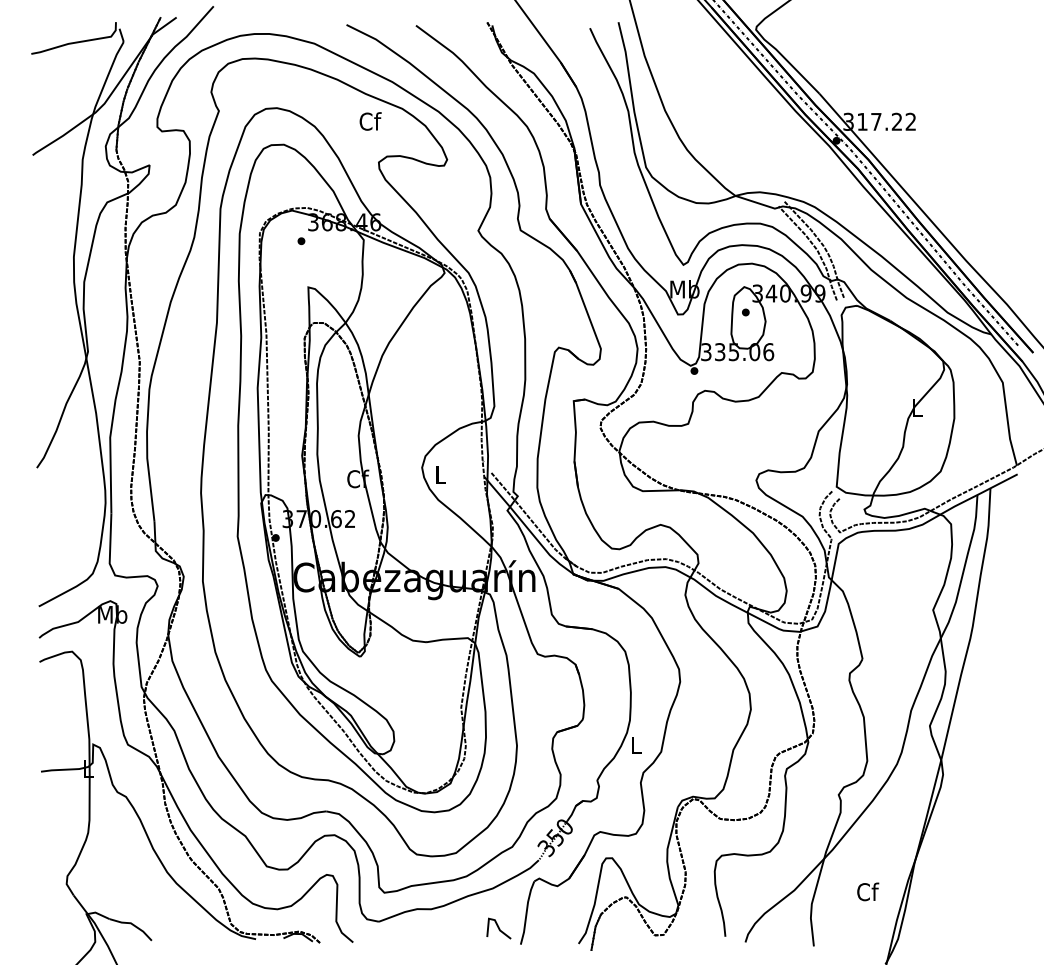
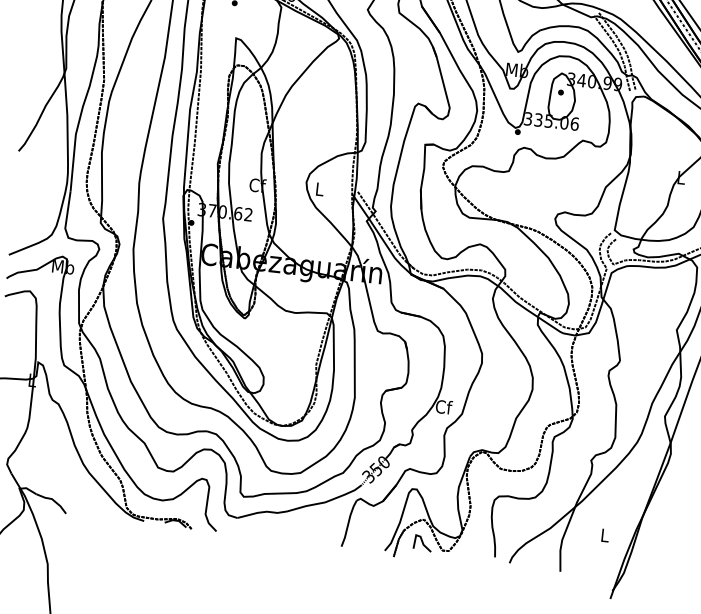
text: (636, 745) -> (444, 407), L -> Cf
text: (868, 891) -> (605, 535), Cf -> L
line: (498, 928) -> (422, 543), moved

